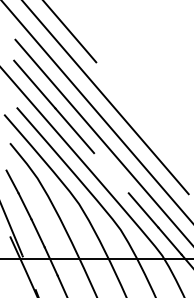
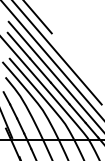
line: (109, 173) -> (59, 93), added

